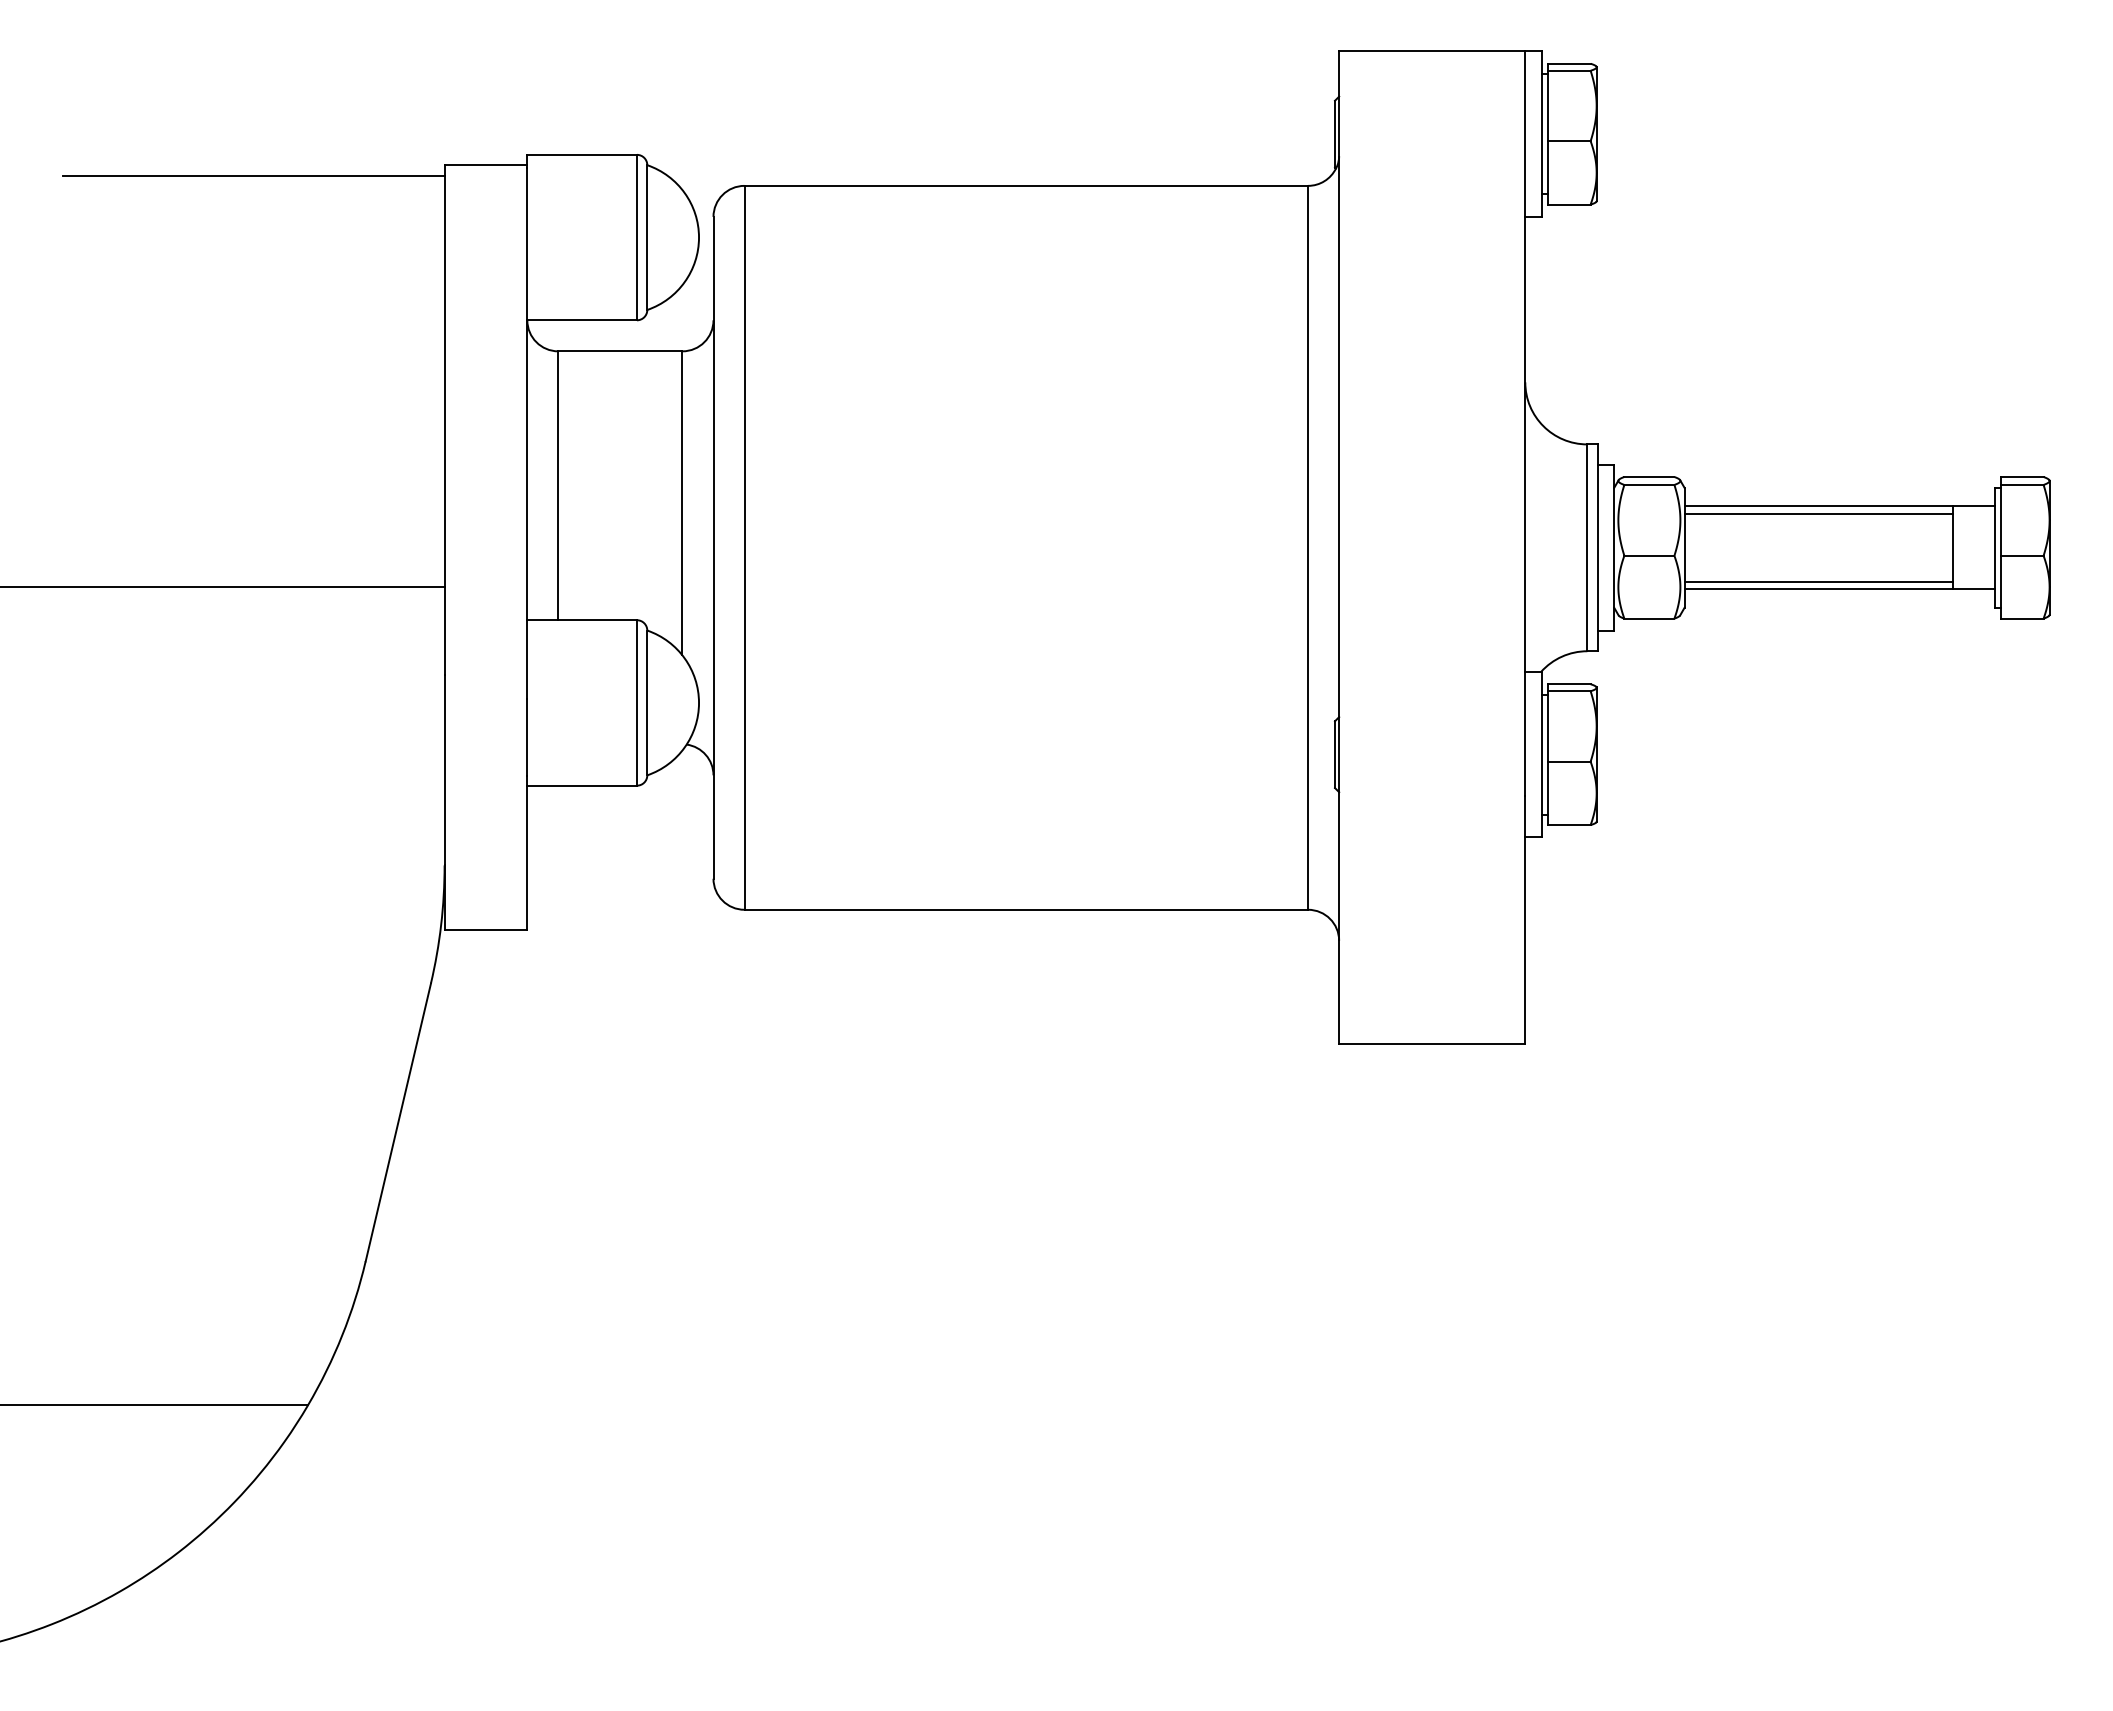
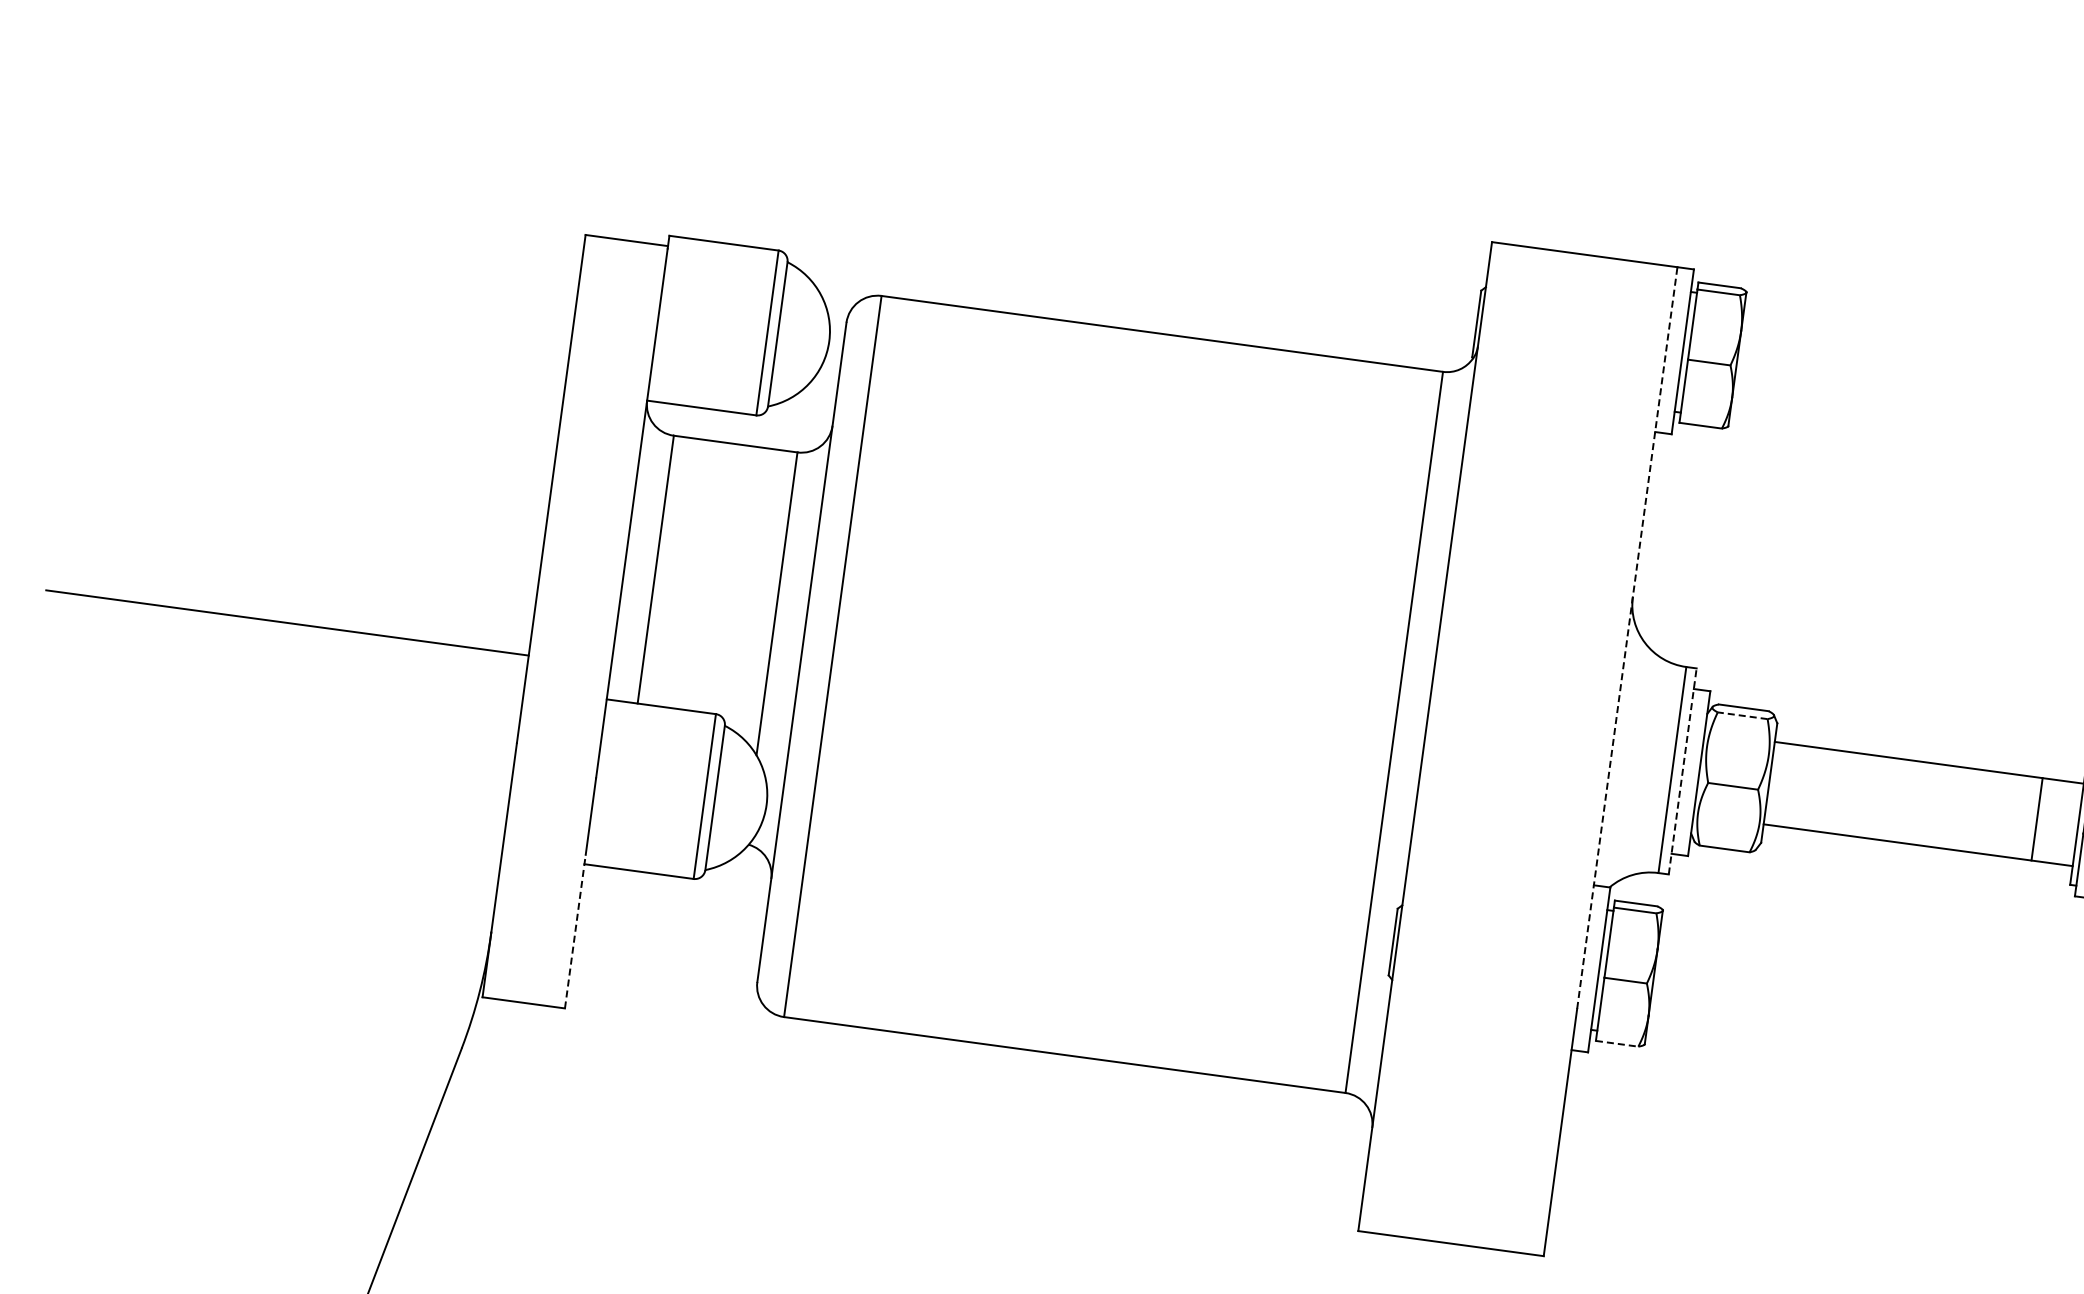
line: (253, 175) -> (393, 219), removed
line: (1525, 423) -> (1627, 637), solid -> dashed
line: (1648, 484) -> (1741, 715), solid -> dashed
line: (1818, 514) -> (1907, 767), removed
line: (1597, 547) -> (1682, 771), solid -> dashed
line: (1818, 581) -> (1898, 834), removed
line: (1569, 825) -> (1617, 1044), solid -> dashed
line: (527, 852) -> (575, 930), solid -> dashed

